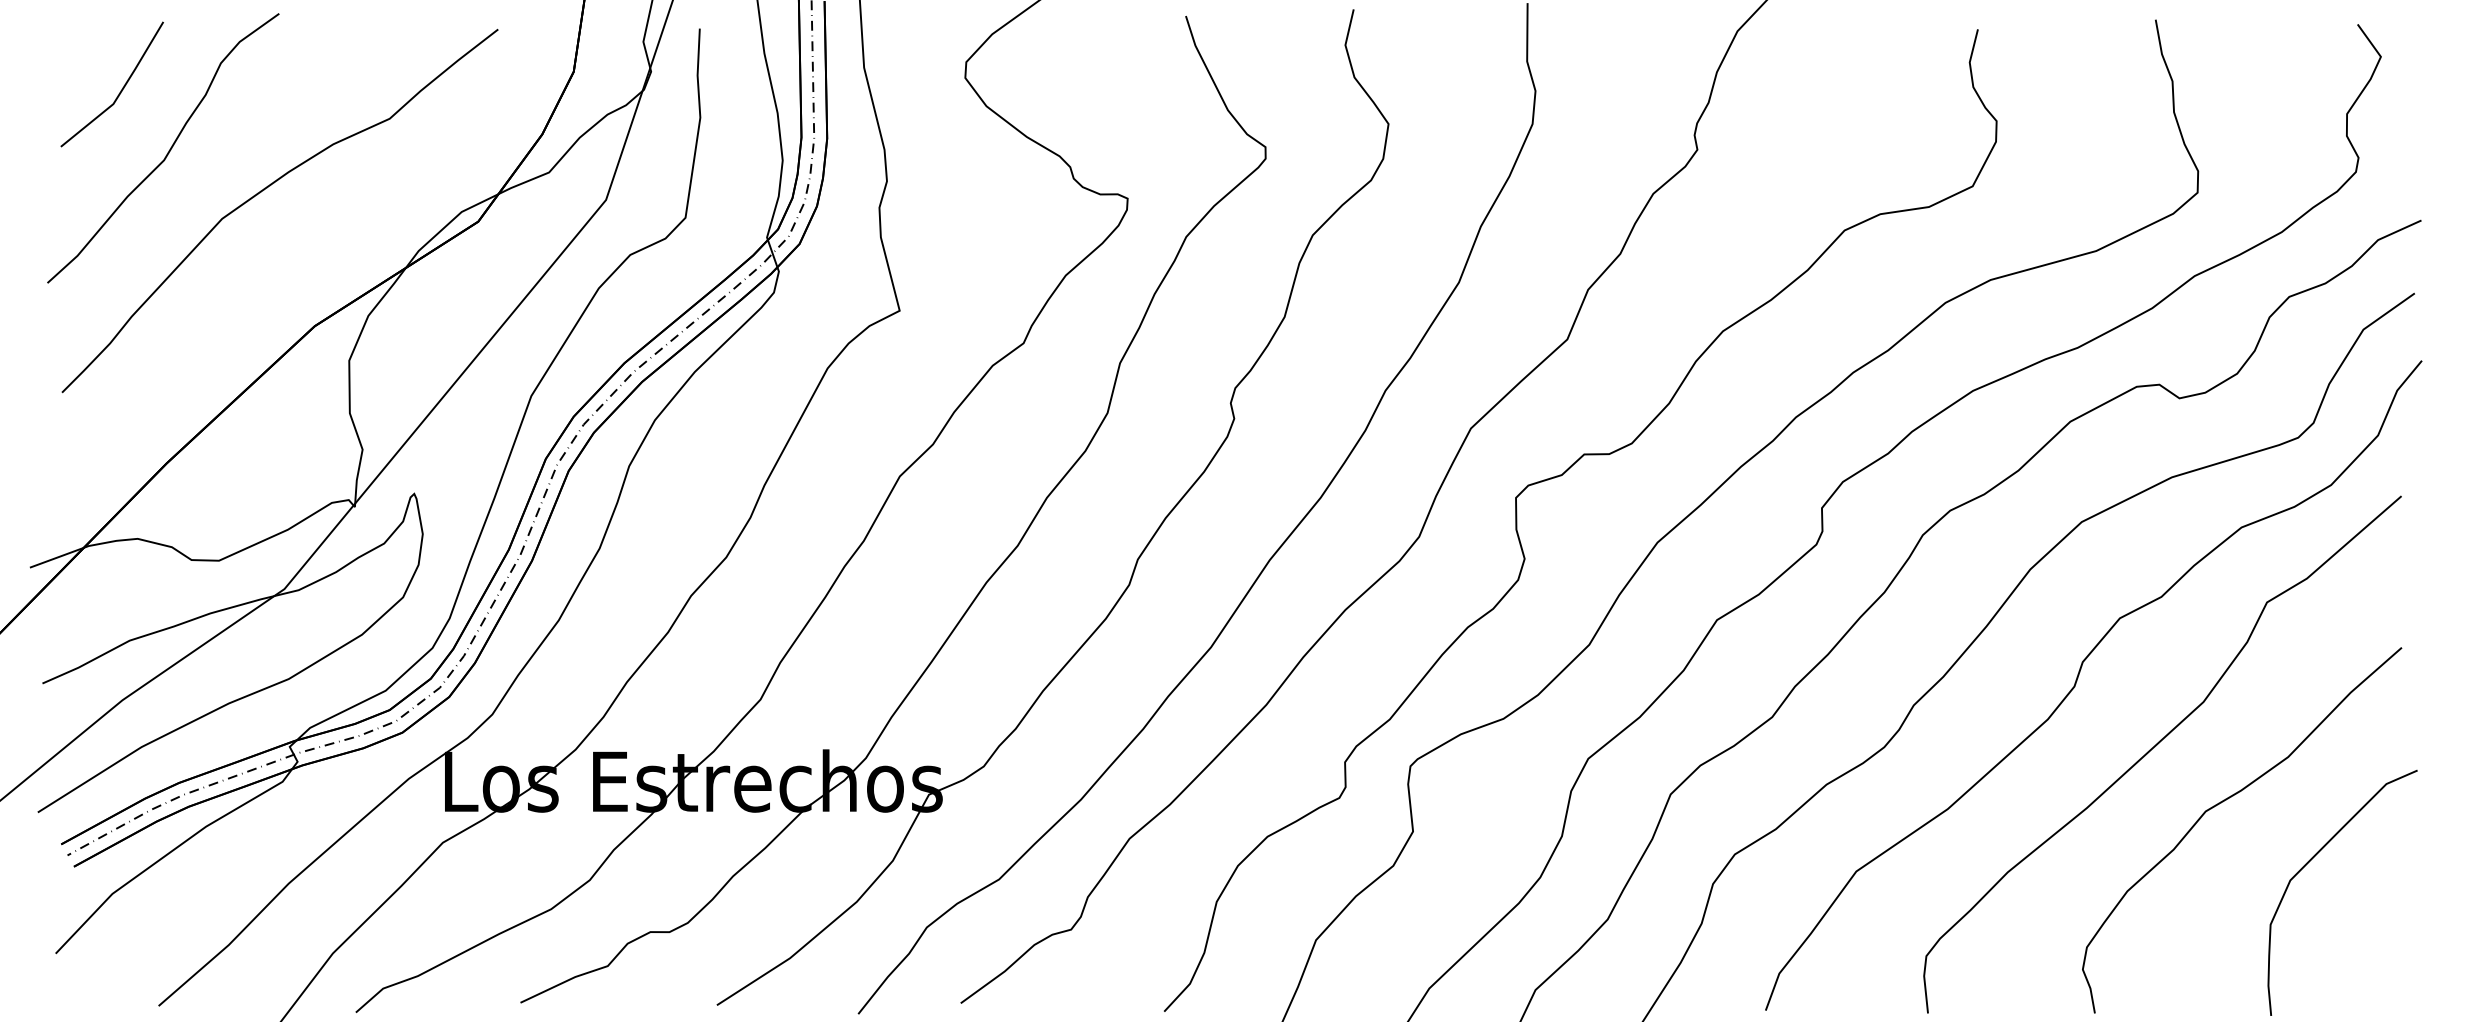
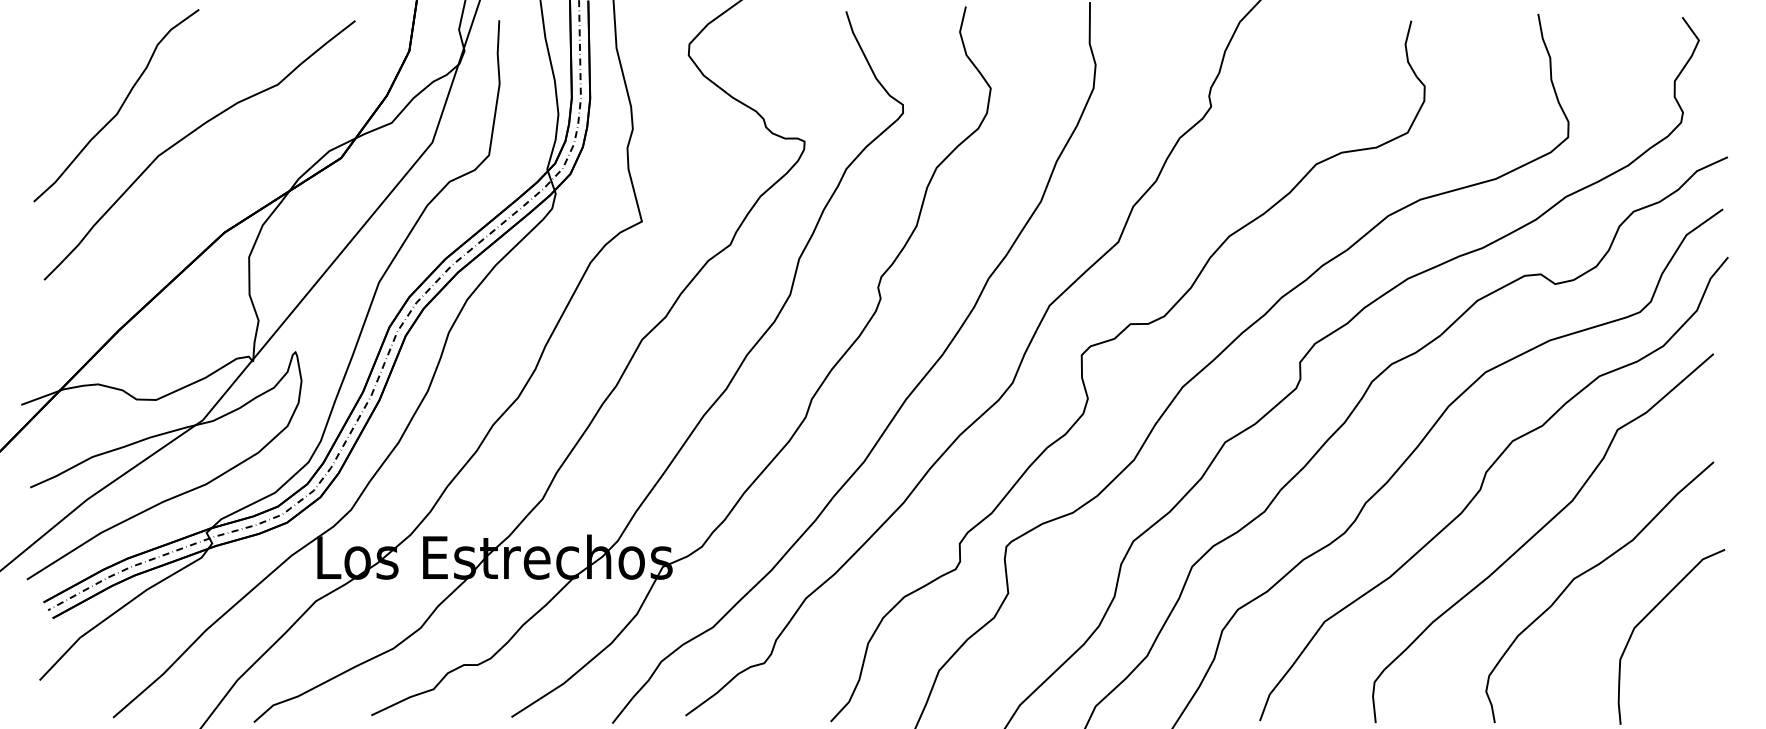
line: (119, 90) -> (85, 64), removed

